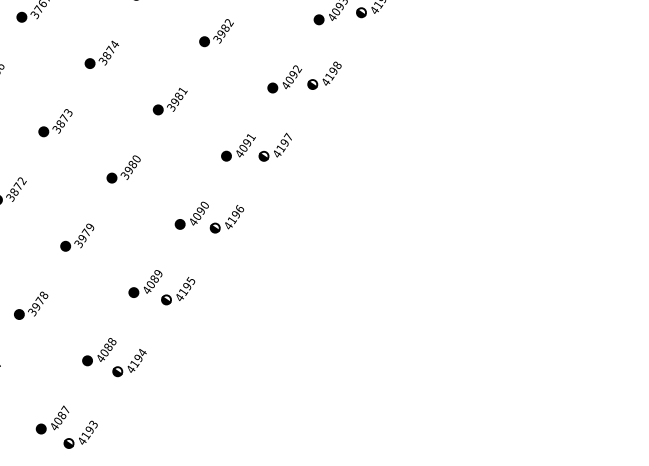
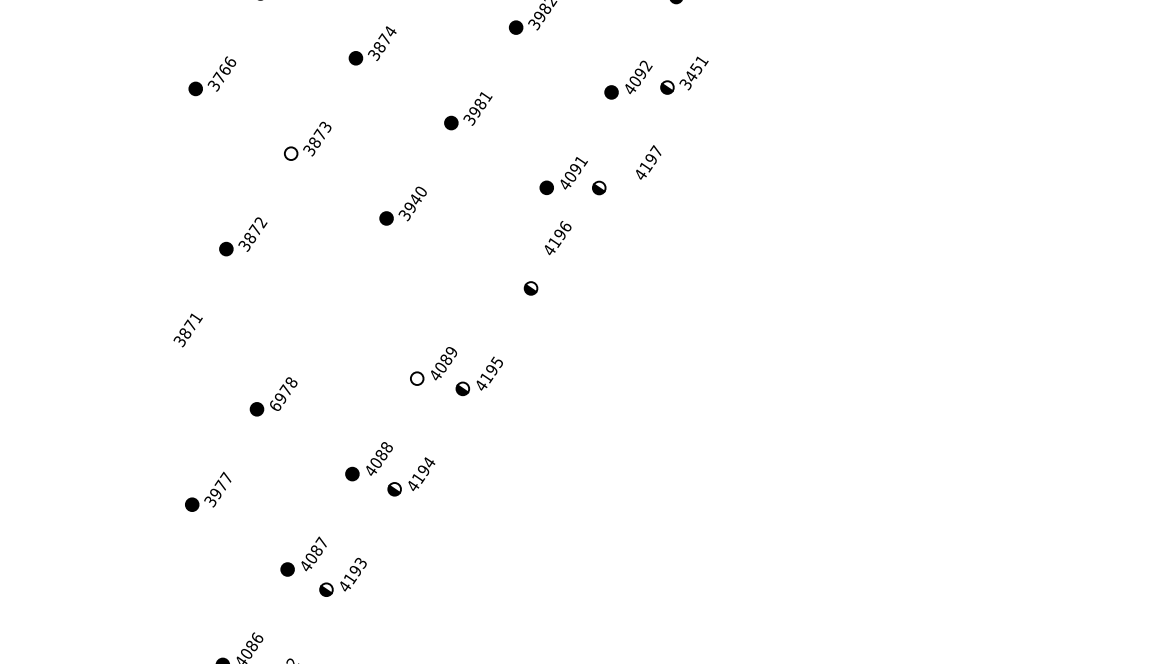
text: (331, 73) -> (693, 72), 4198 -> 3451
fill: (43, 131) -> (290, 153), removed
text: (282, 145) -> (648, 162), moved
text: (132, 164) -> (415, 199), 3980 -> 3940
part: (191, 215) -> (498, 270), removed
text: (234, 217) -> (558, 238), moved
part: (76, 237) -> (337, 301), removed
fill: (134, 292) -> (417, 378), removed
text: (32, 312) -> (275, 406), 3978 -> 6978

